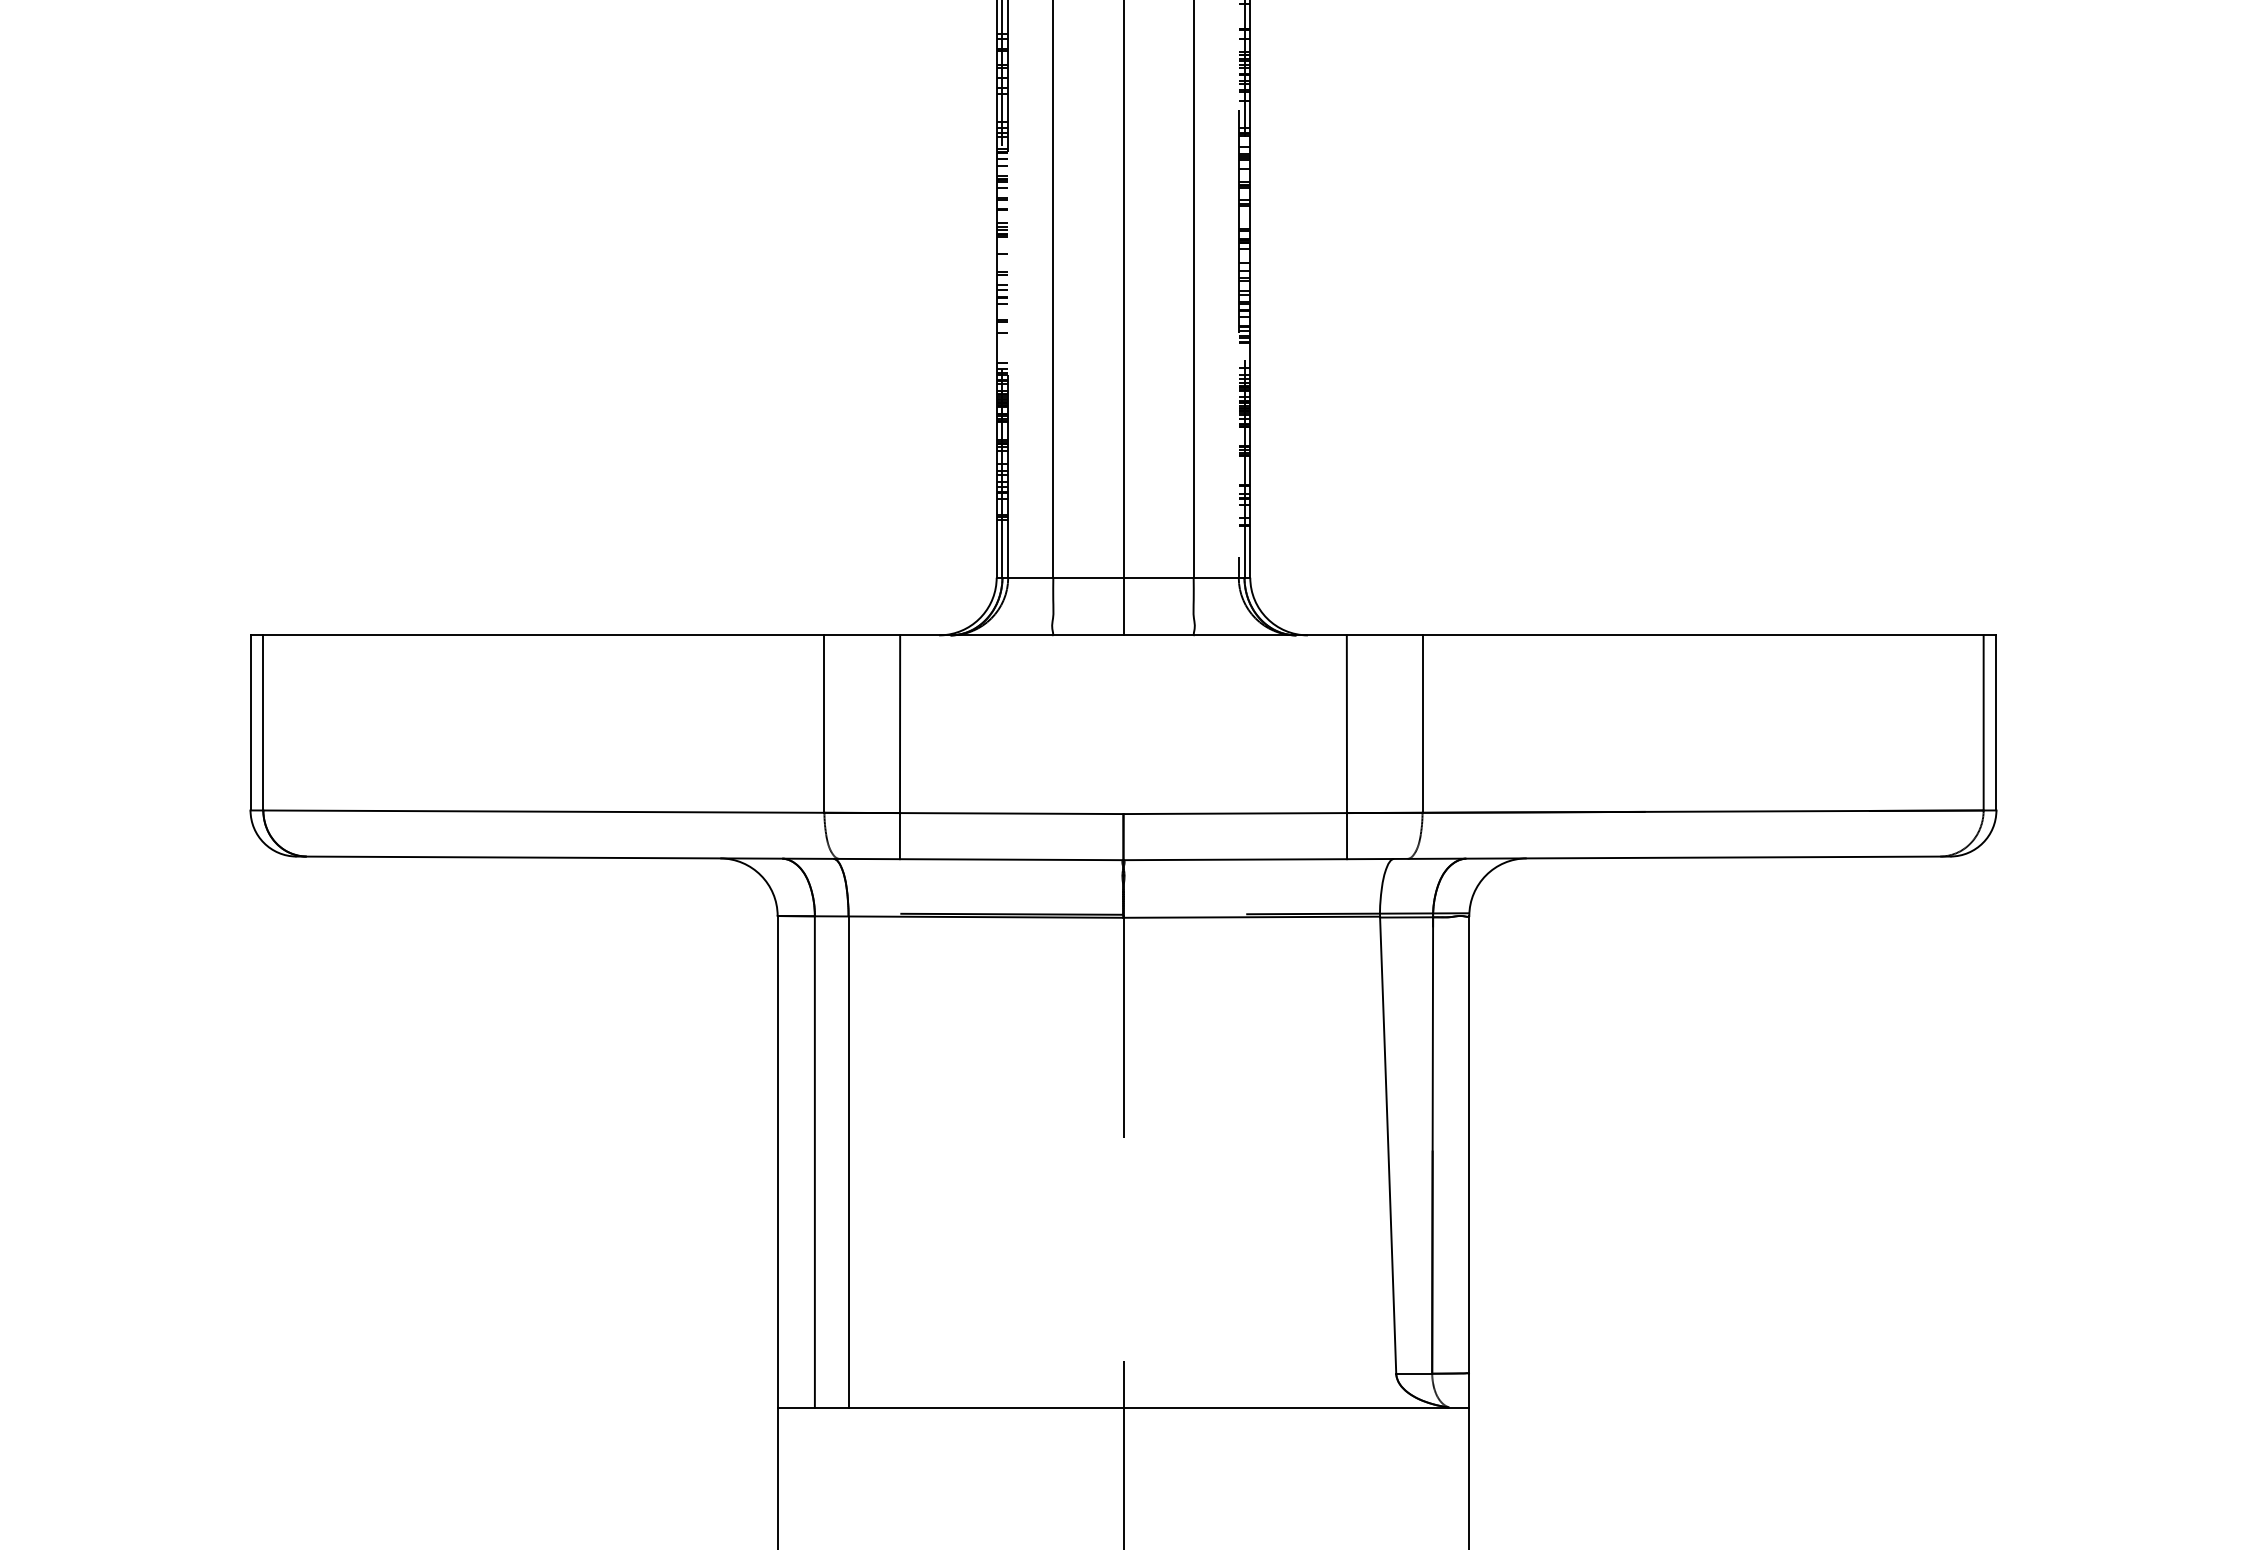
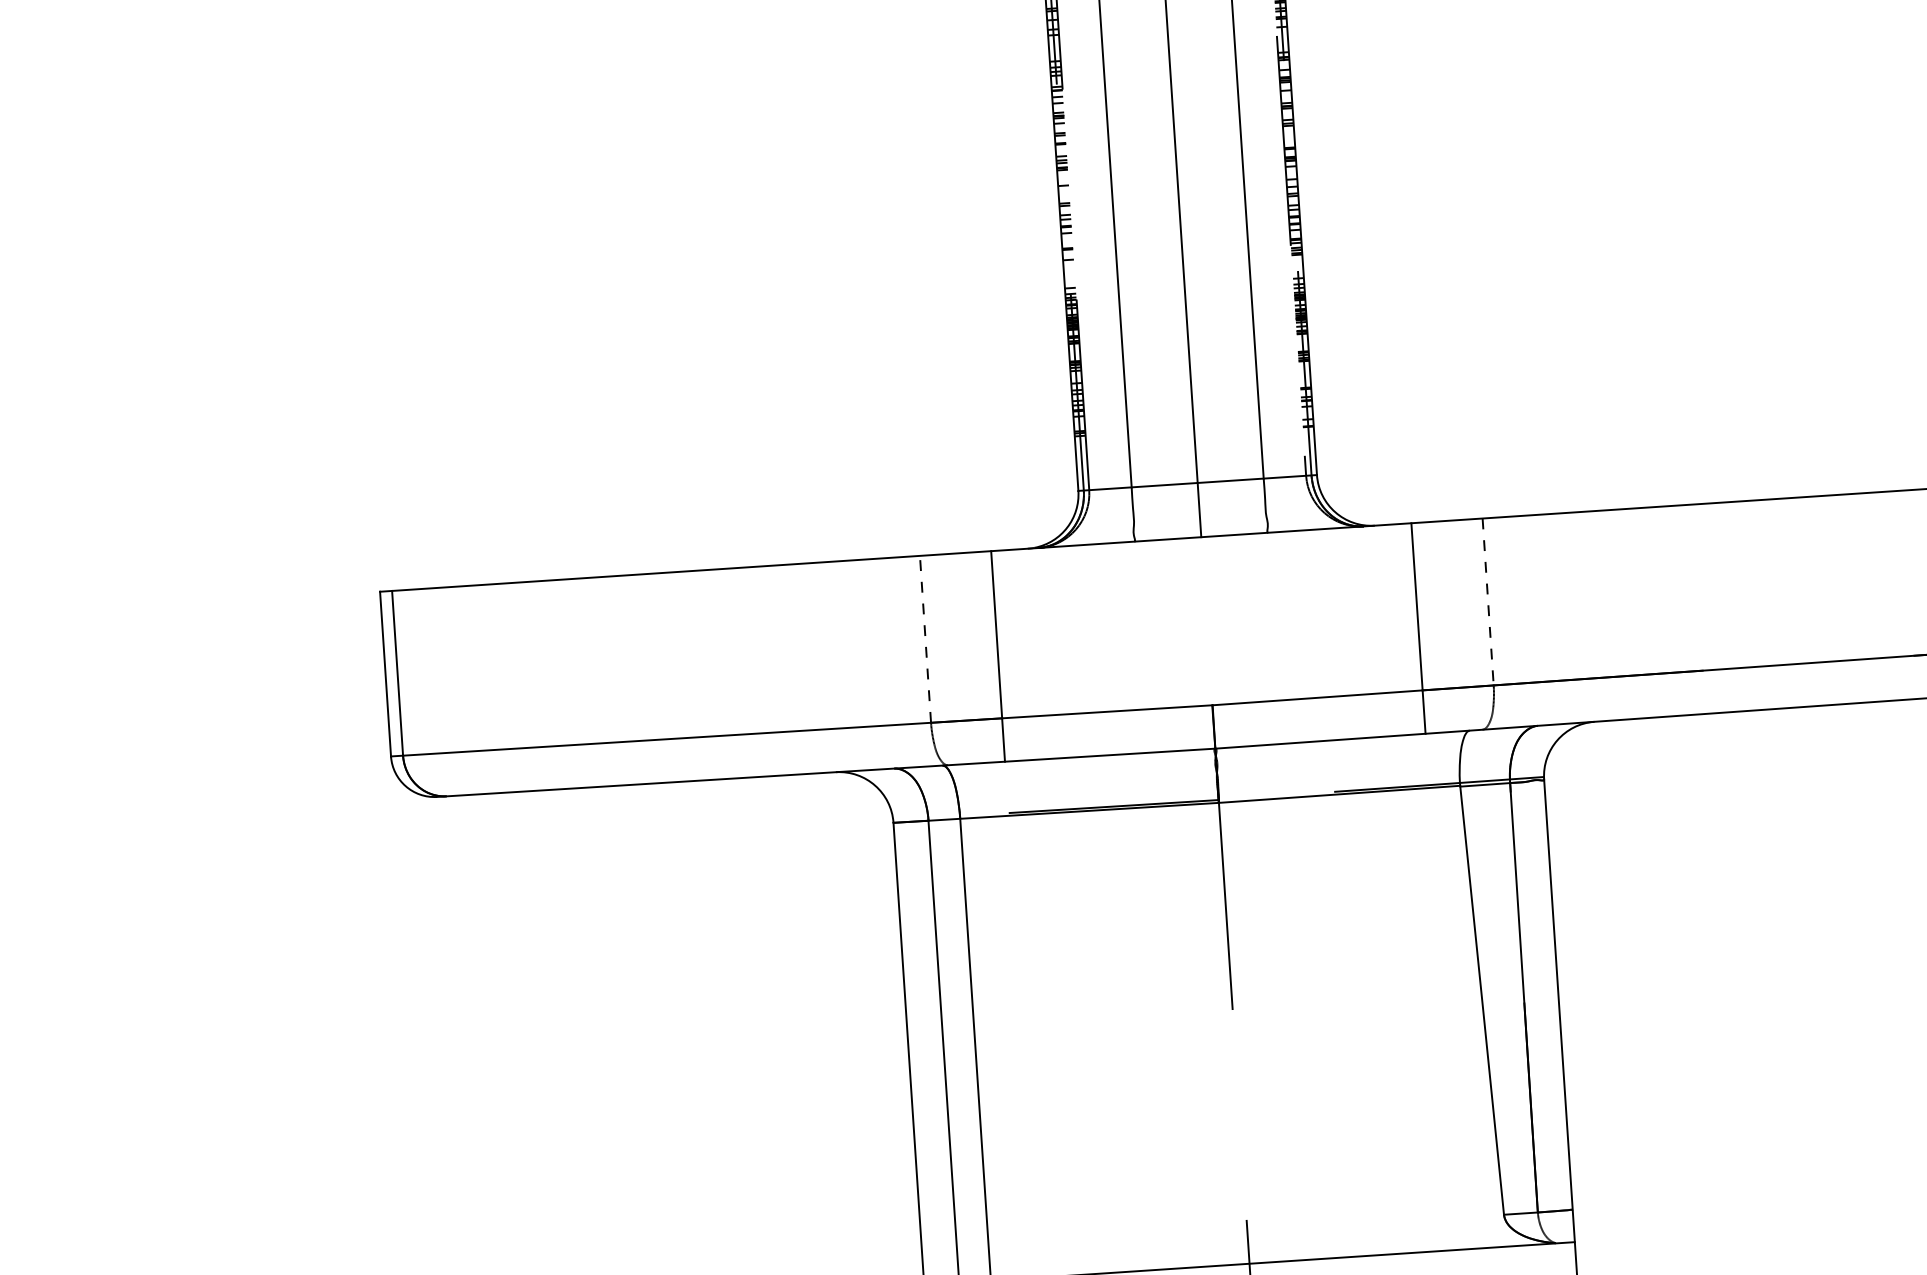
line: (824, 724) -> (925, 639), solid -> dashed
line: (1422, 724) -> (1488, 602), solid -> dashed

